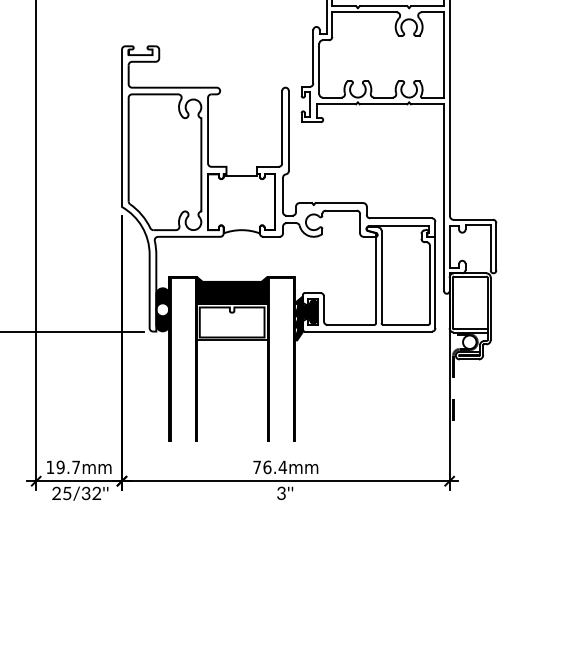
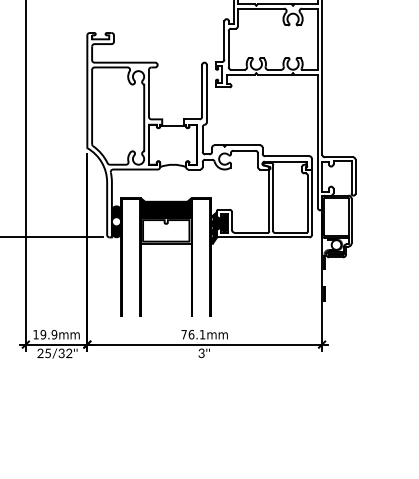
text: (76, 467) -> (54, 334), 19.7mm -> 19.9mm
text: (282, 467) -> (202, 334), 76.4mm -> 76.1mm

